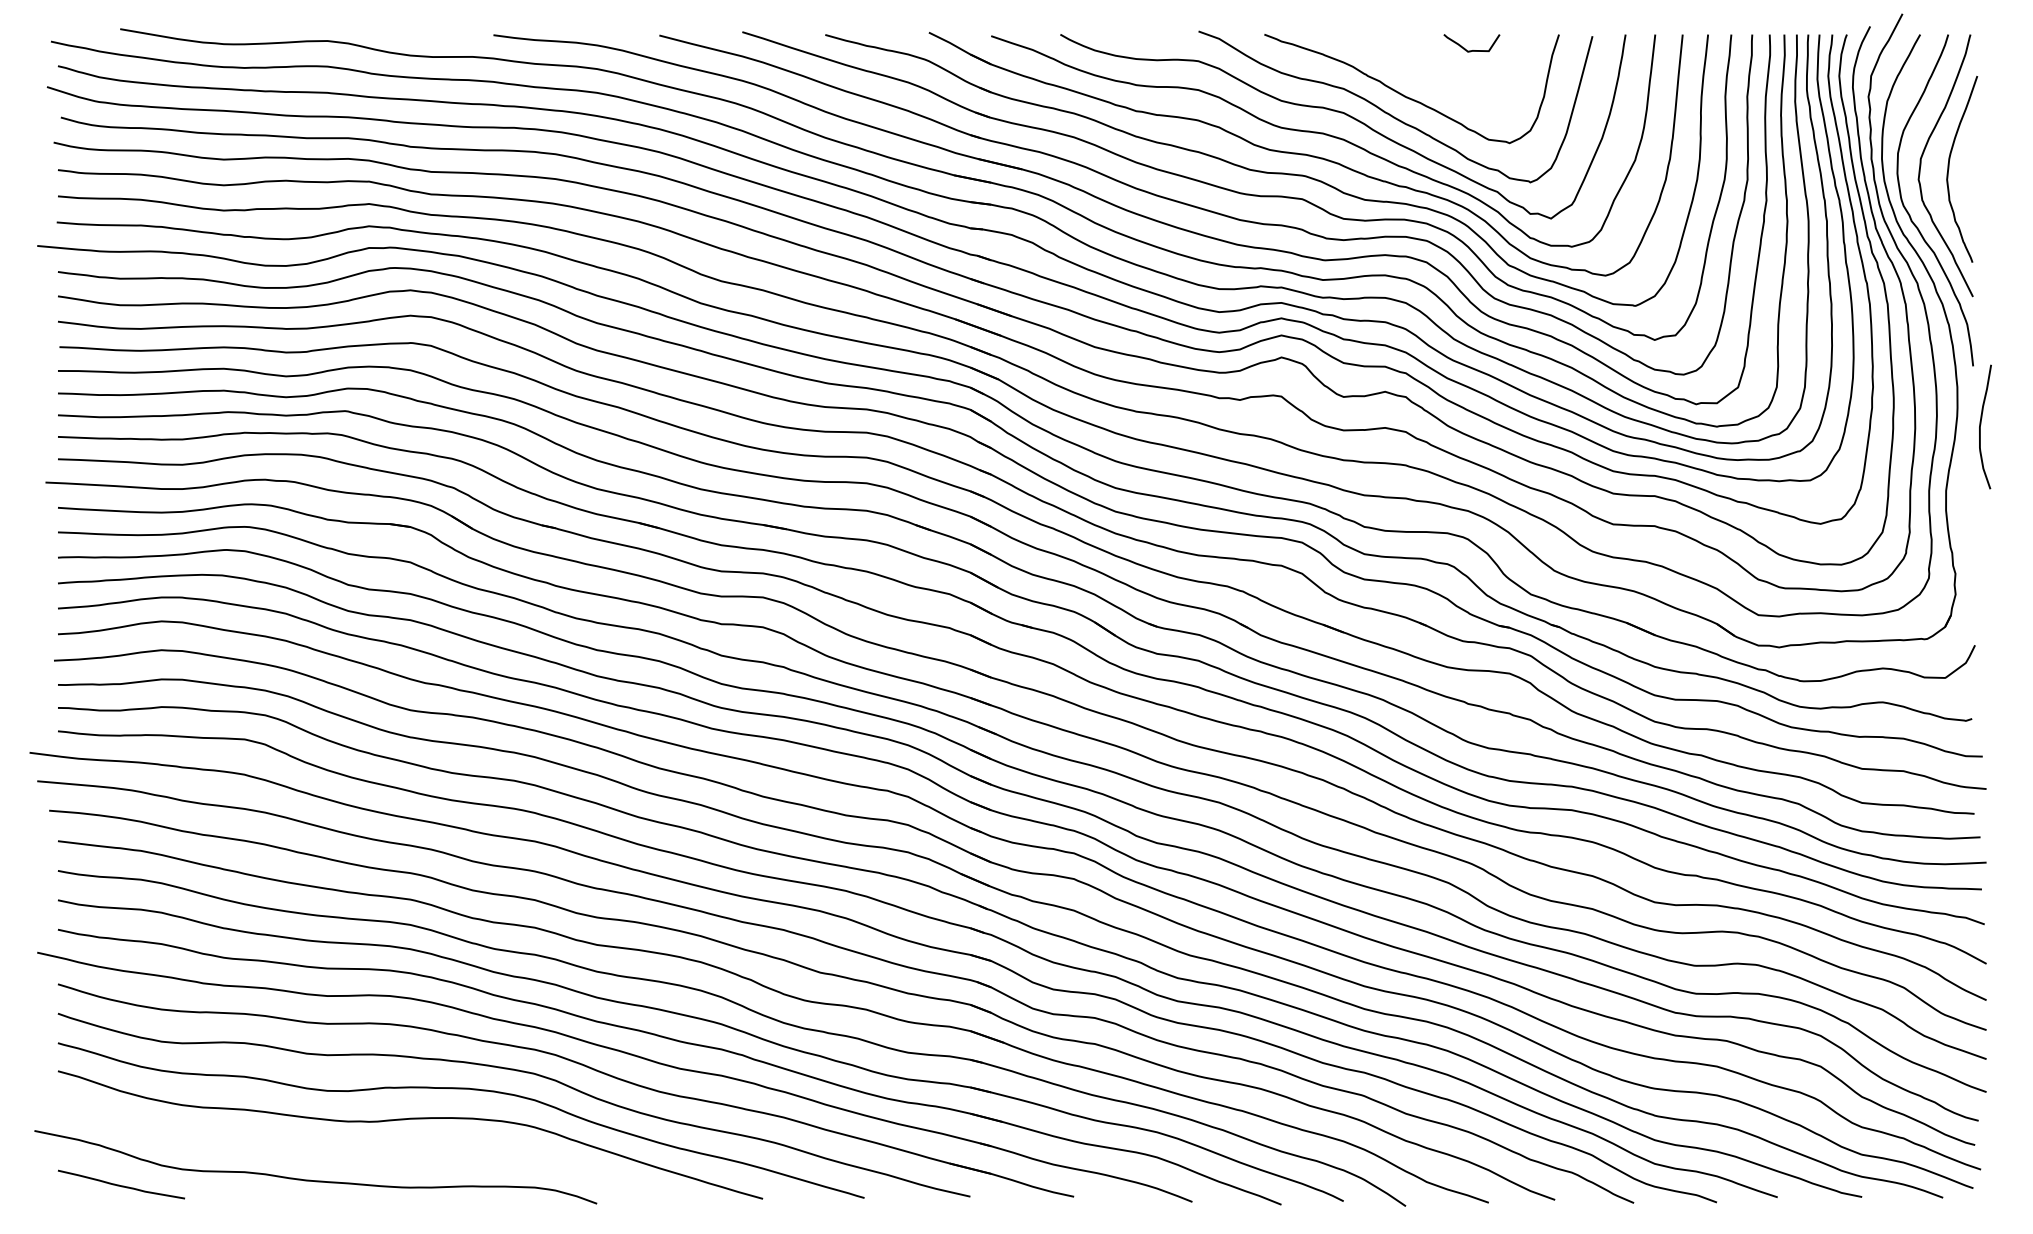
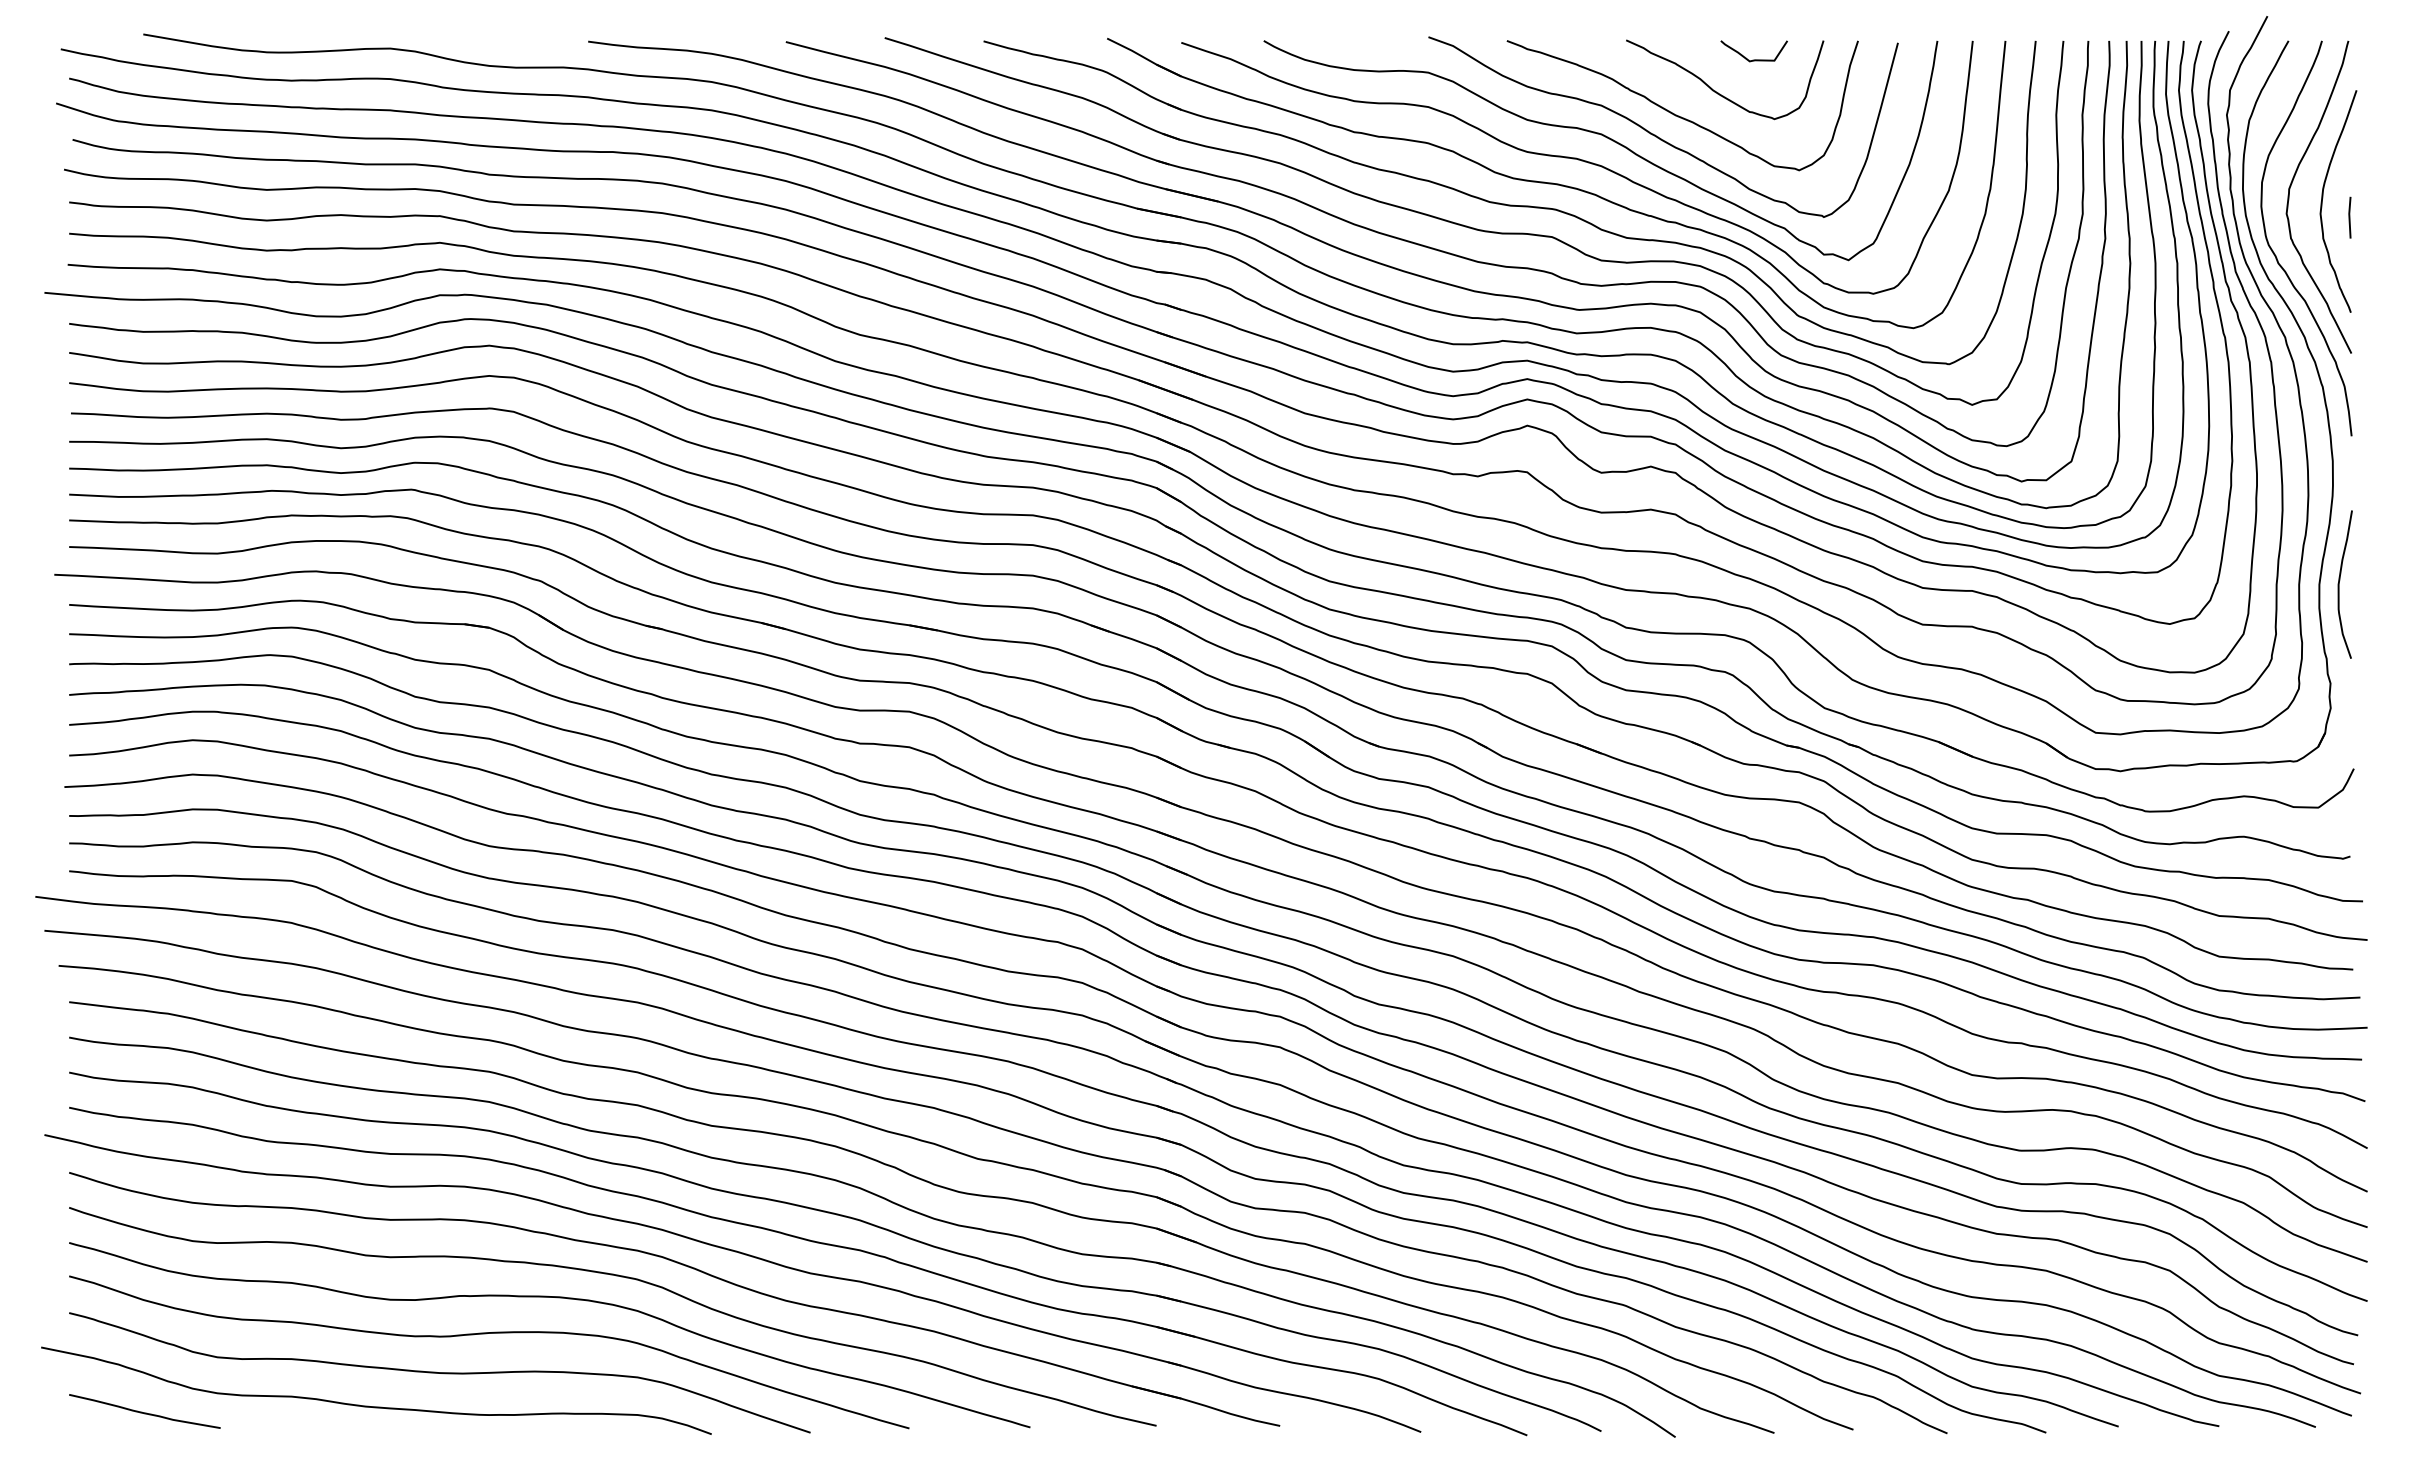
curve: (1441, 77) -> (1718, 92), added
line: (1971, 182) -> (2349, 217), added
curve: (1980, 426) -> (2339, 584), moved
curve: (368, 1151) -> (439, 1372), added

